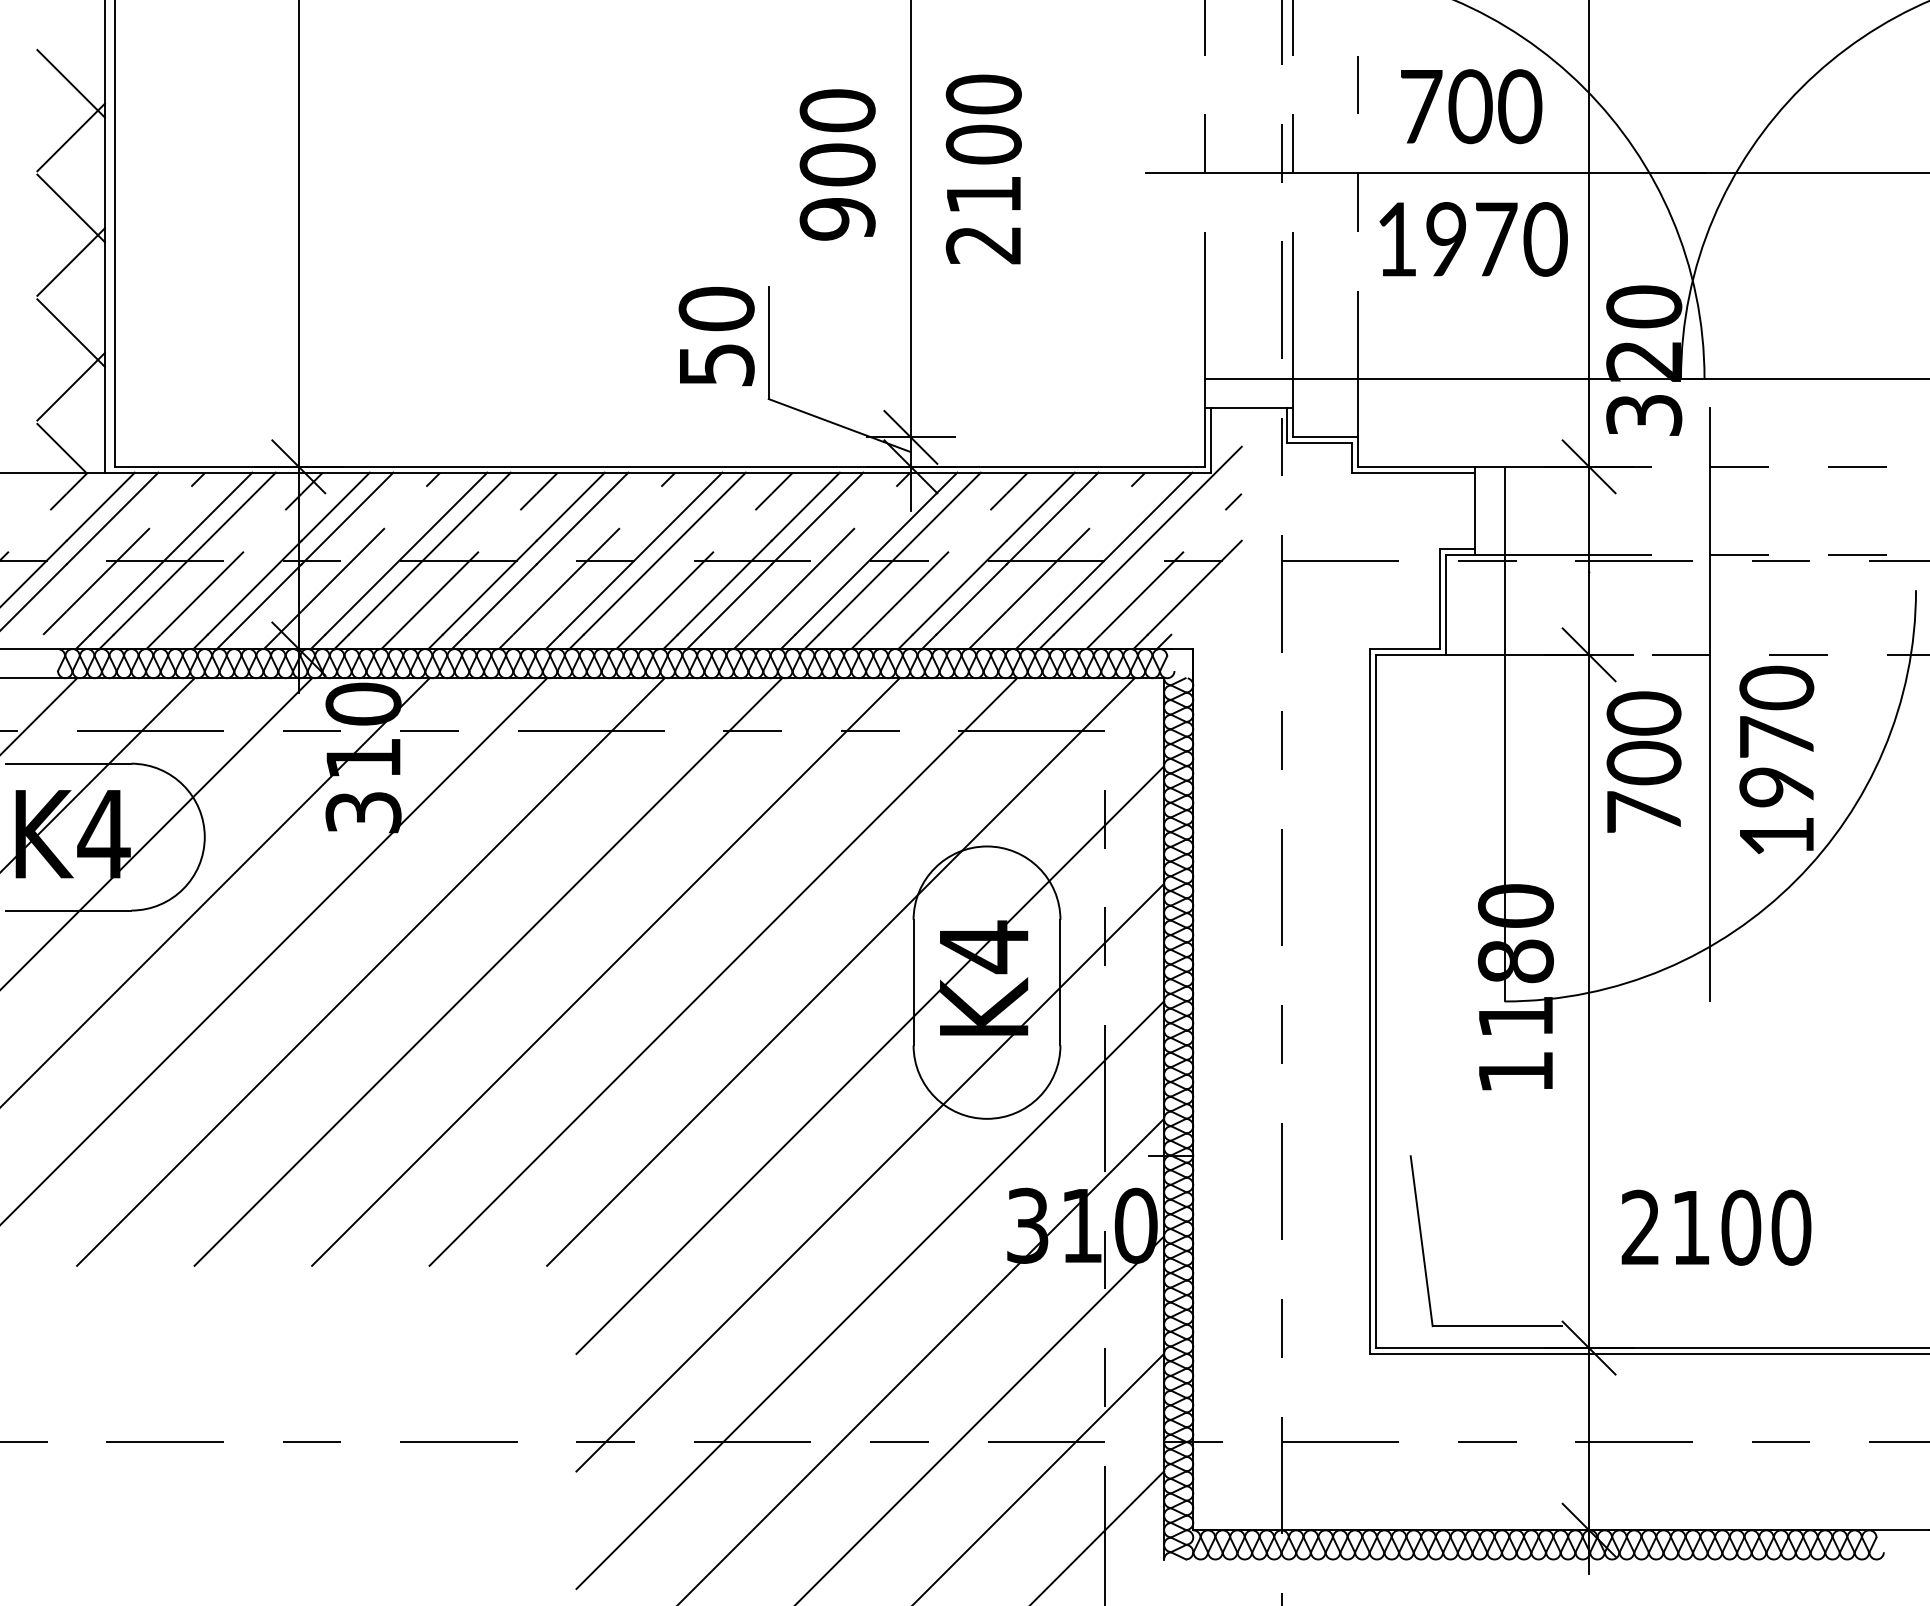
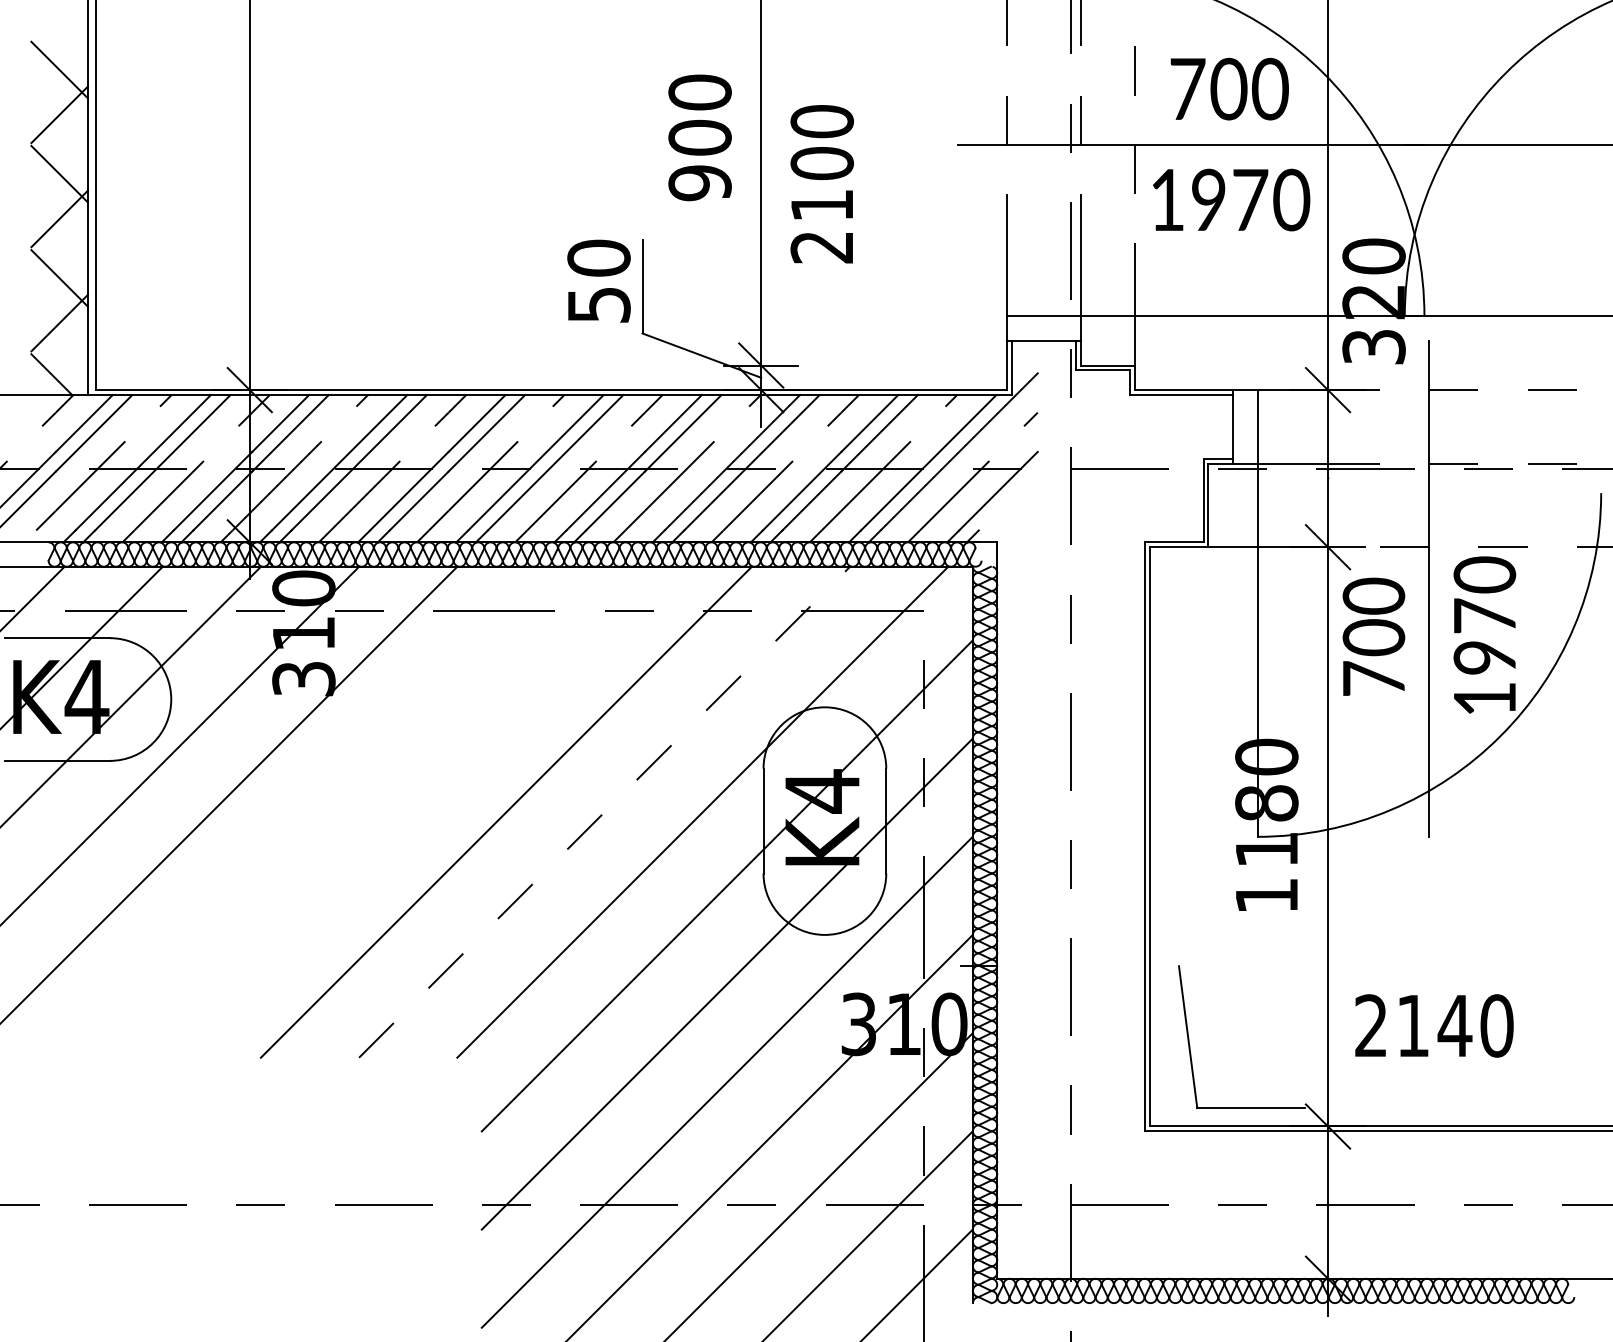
text: (983, 169) -> (821, 184), moved
line: (370, 971) -> (309, 811), removed
line: (488, 971) -> (408, 811), removed
line: (723, 971) -> (604, 811), solid -> dashed
text: (1740, 1227) -> (1454, 1025), 2100 -> 2140

